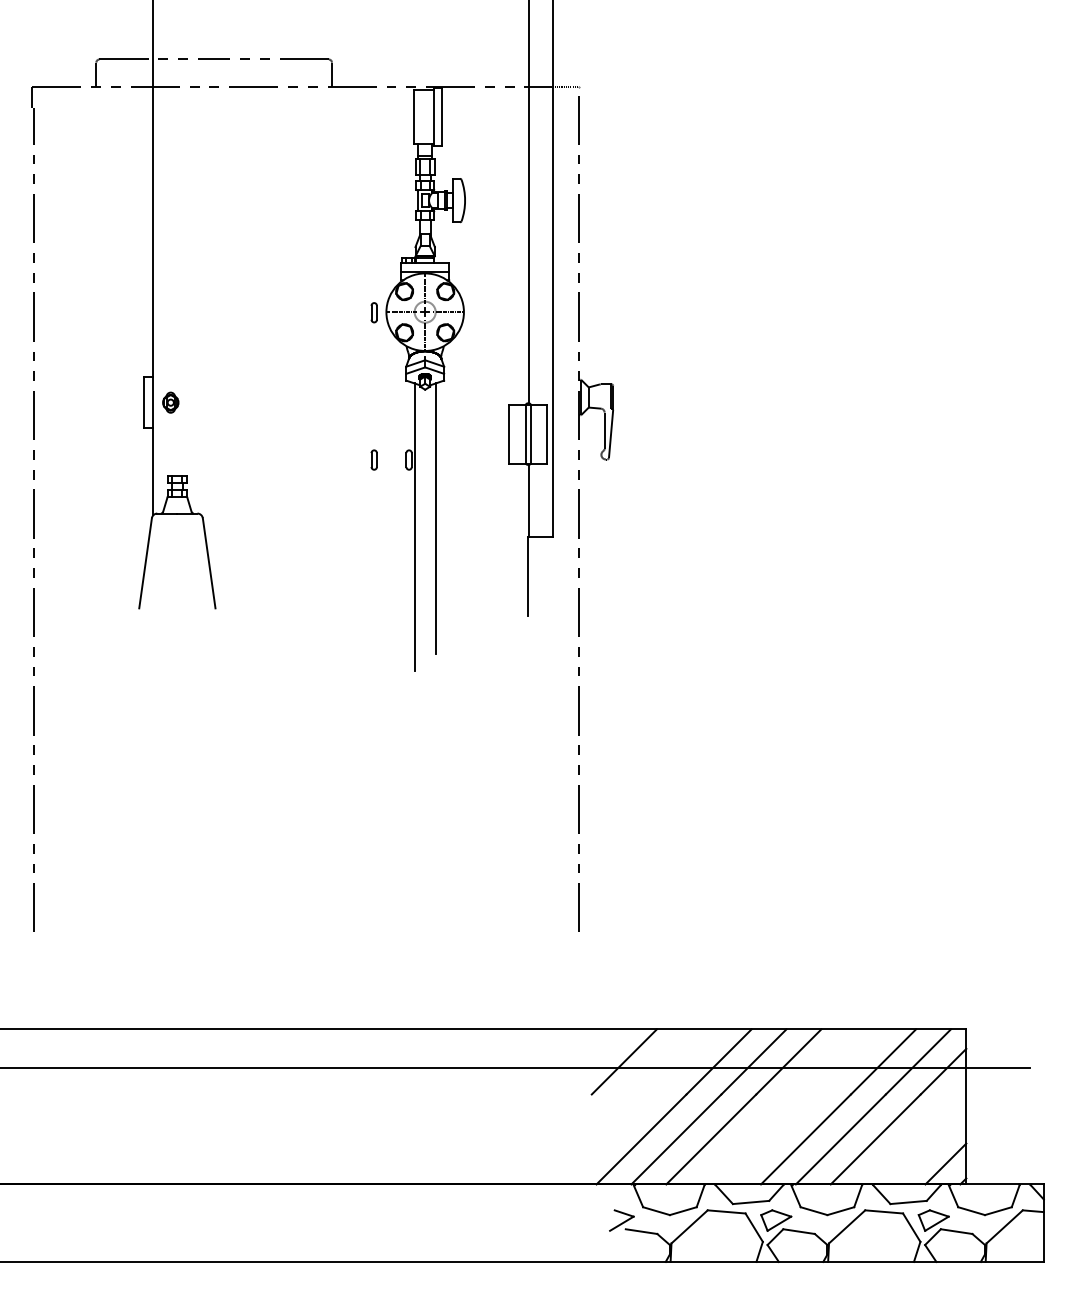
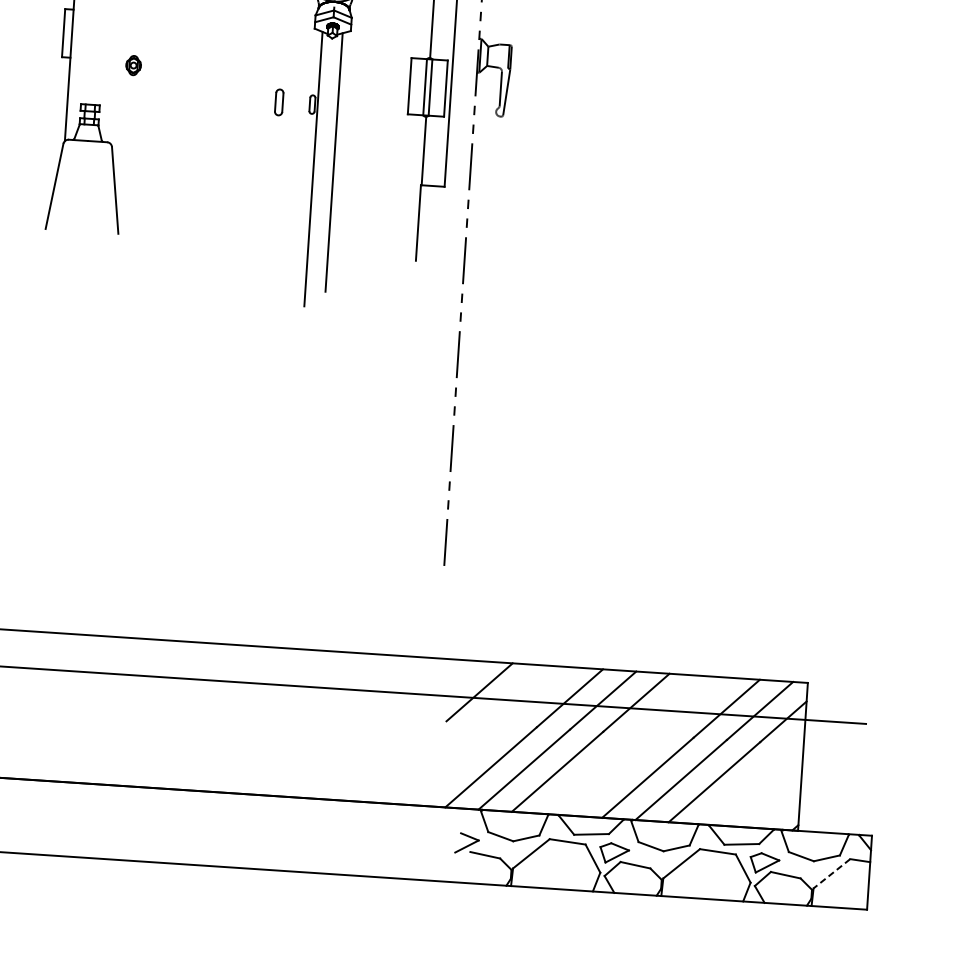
part: (170, 402) -> (133, 65), moved
part: (373, 459) -> (278, 101), size x1.4
line: (945, 1163) -> (779, 809), removed
line: (1004, 1226) -> (831, 873), solid -> dashed

